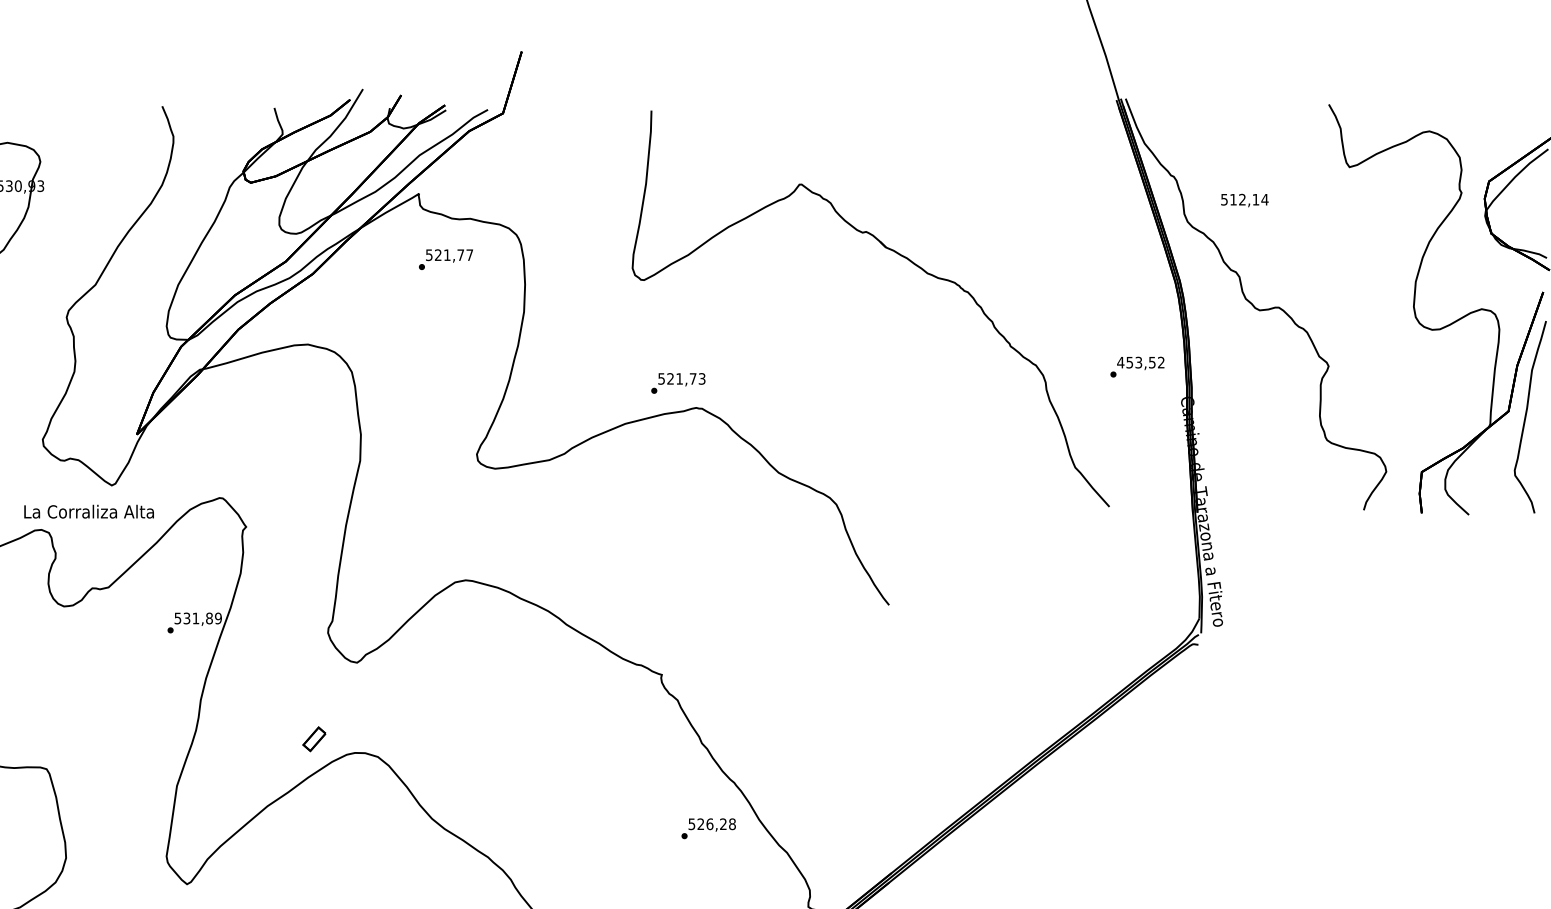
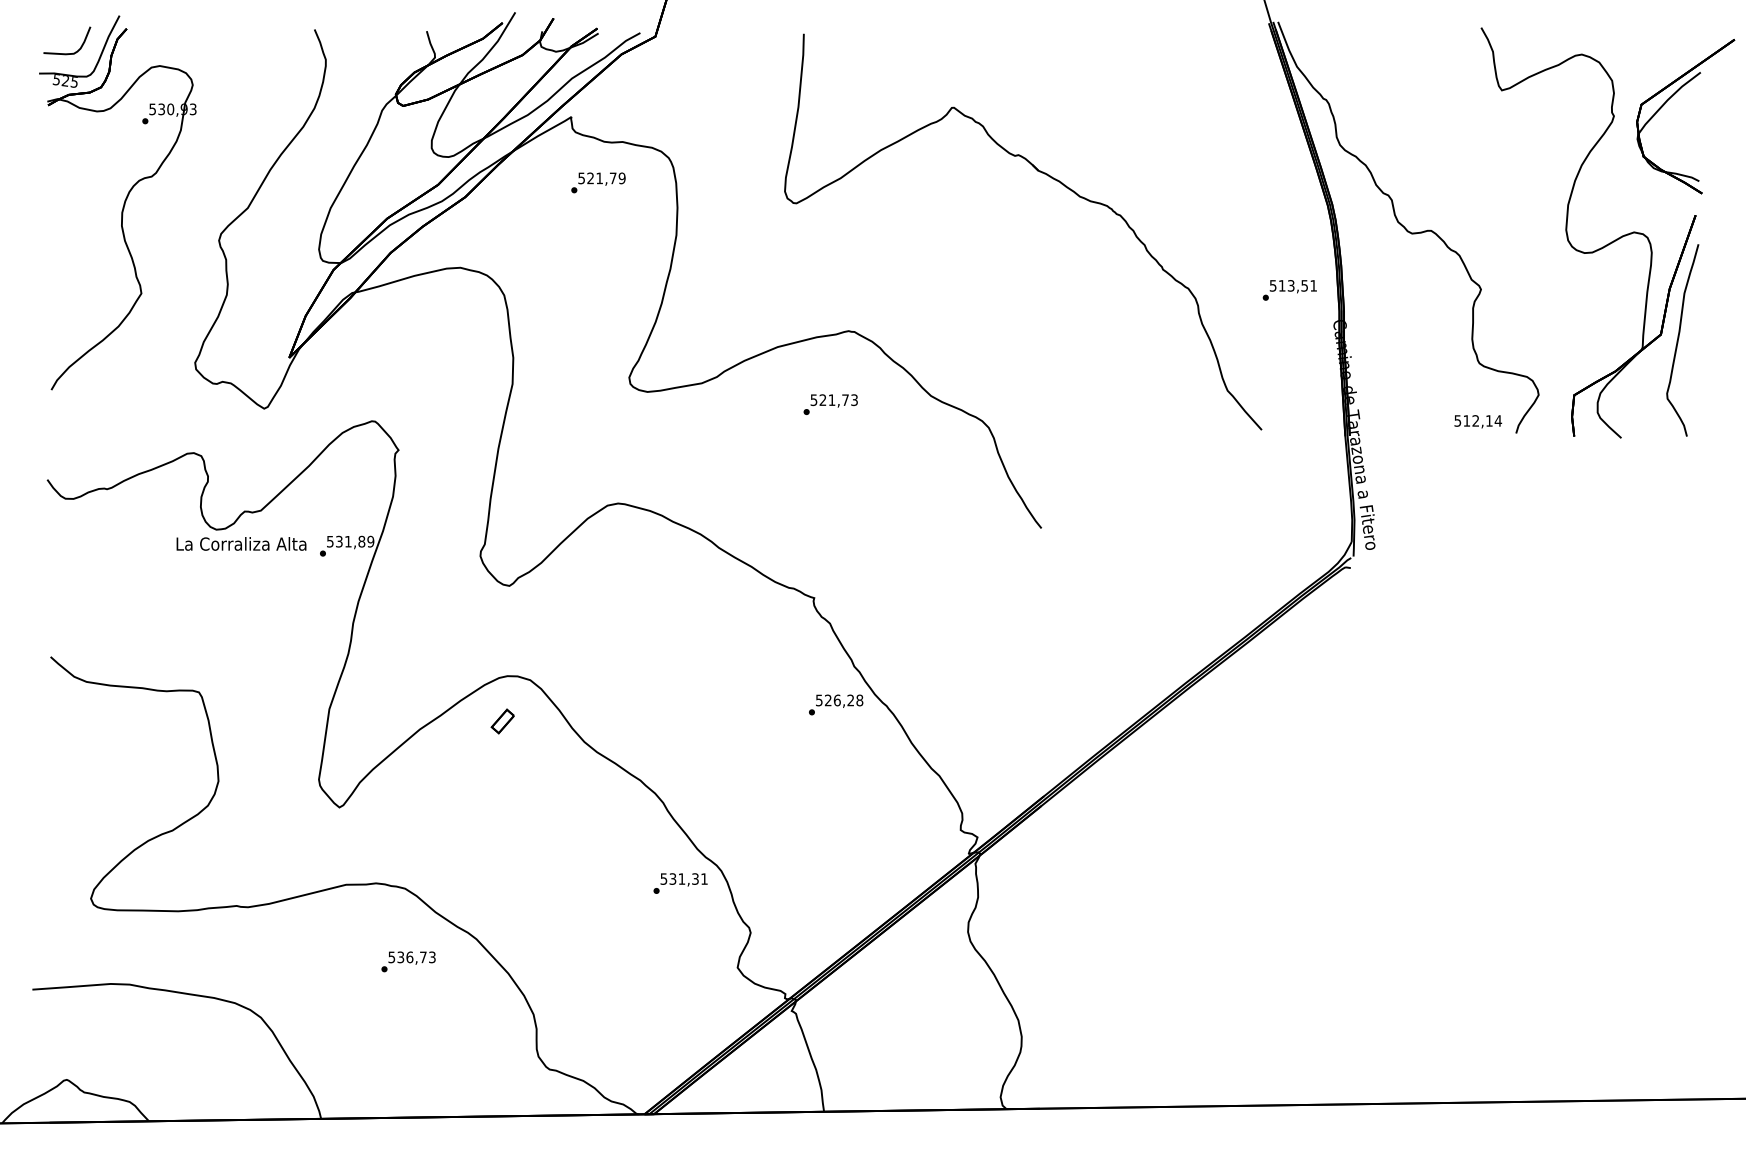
text: (1245, 200) -> (1478, 421), moved
text: (469, 255) -> (621, 178), 521,77 -> 521,79
text: (1140, 362) -> (1292, 285), 453,52 -> 513,51
text: (678, 383) -> (830, 404), moved
text: (89, 511) -> (241, 543), moved
part: (314, 739) -> (502, 721), moved
text: (709, 828) -> (836, 704), moved

